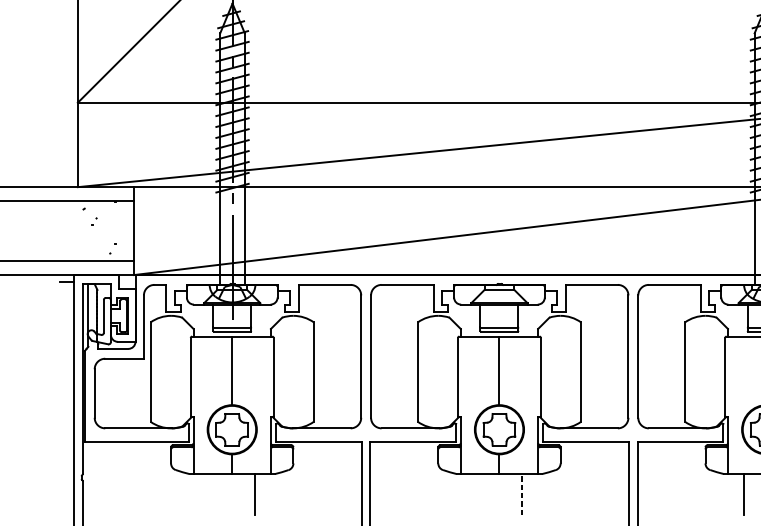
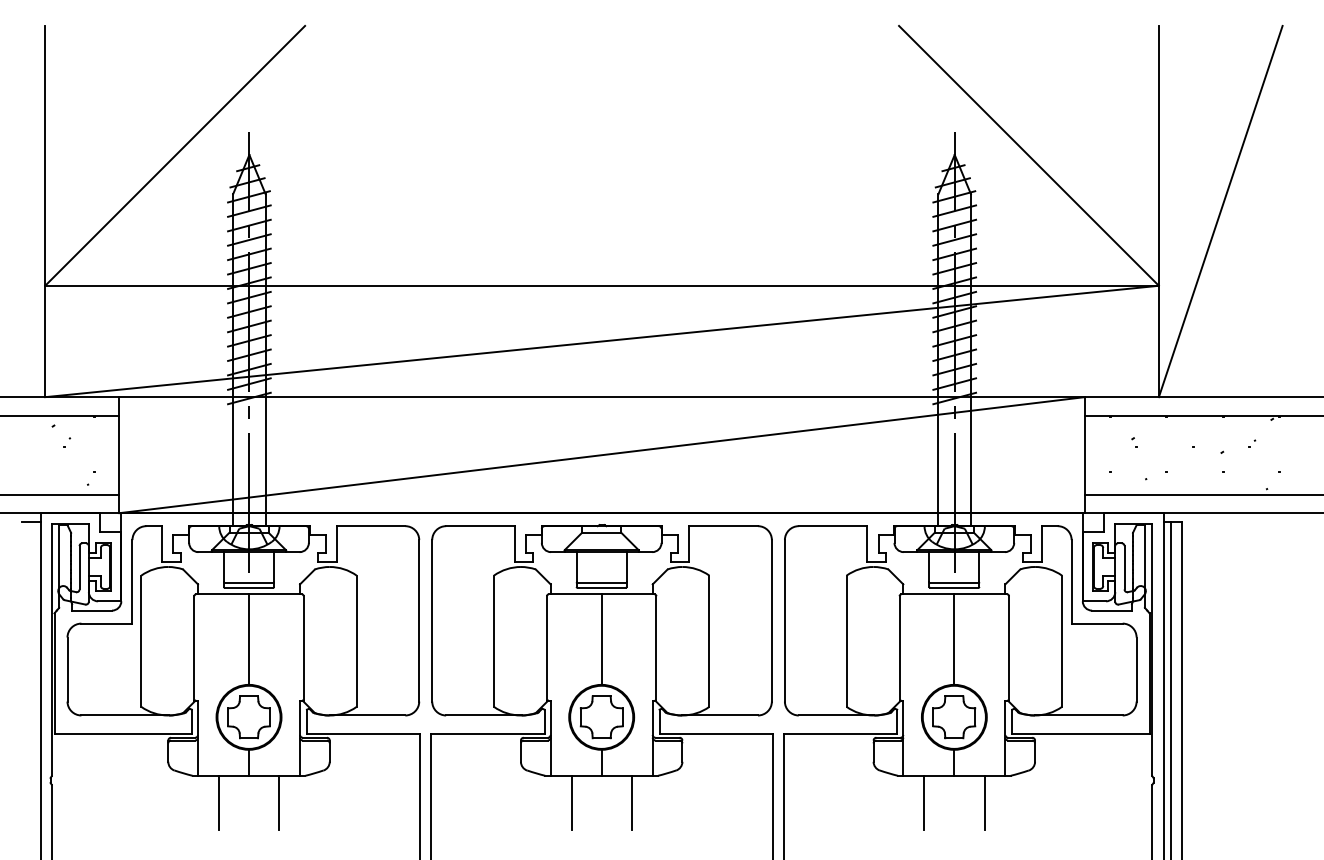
line: (209, 494) -> (218, 802), added
line: (476, 494) -> (571, 802), added
line: (522, 494) -> (631, 802), dashed -> solid

